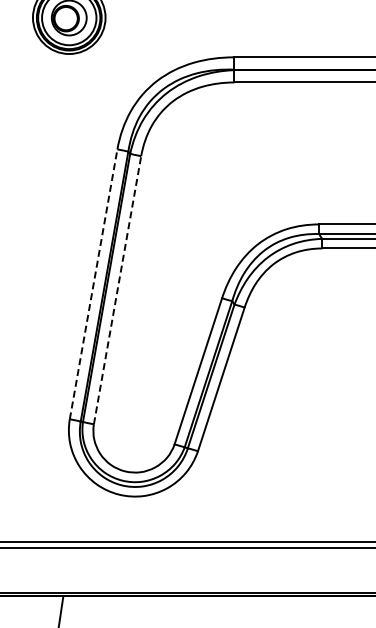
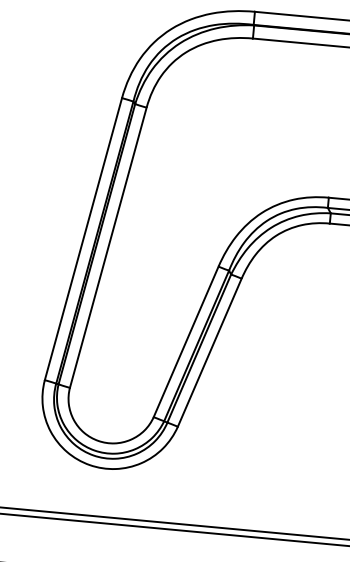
line: (93, 283) -> (83, 238), dashed -> solid
line: (117, 289) -> (108, 246), dashed -> solid

